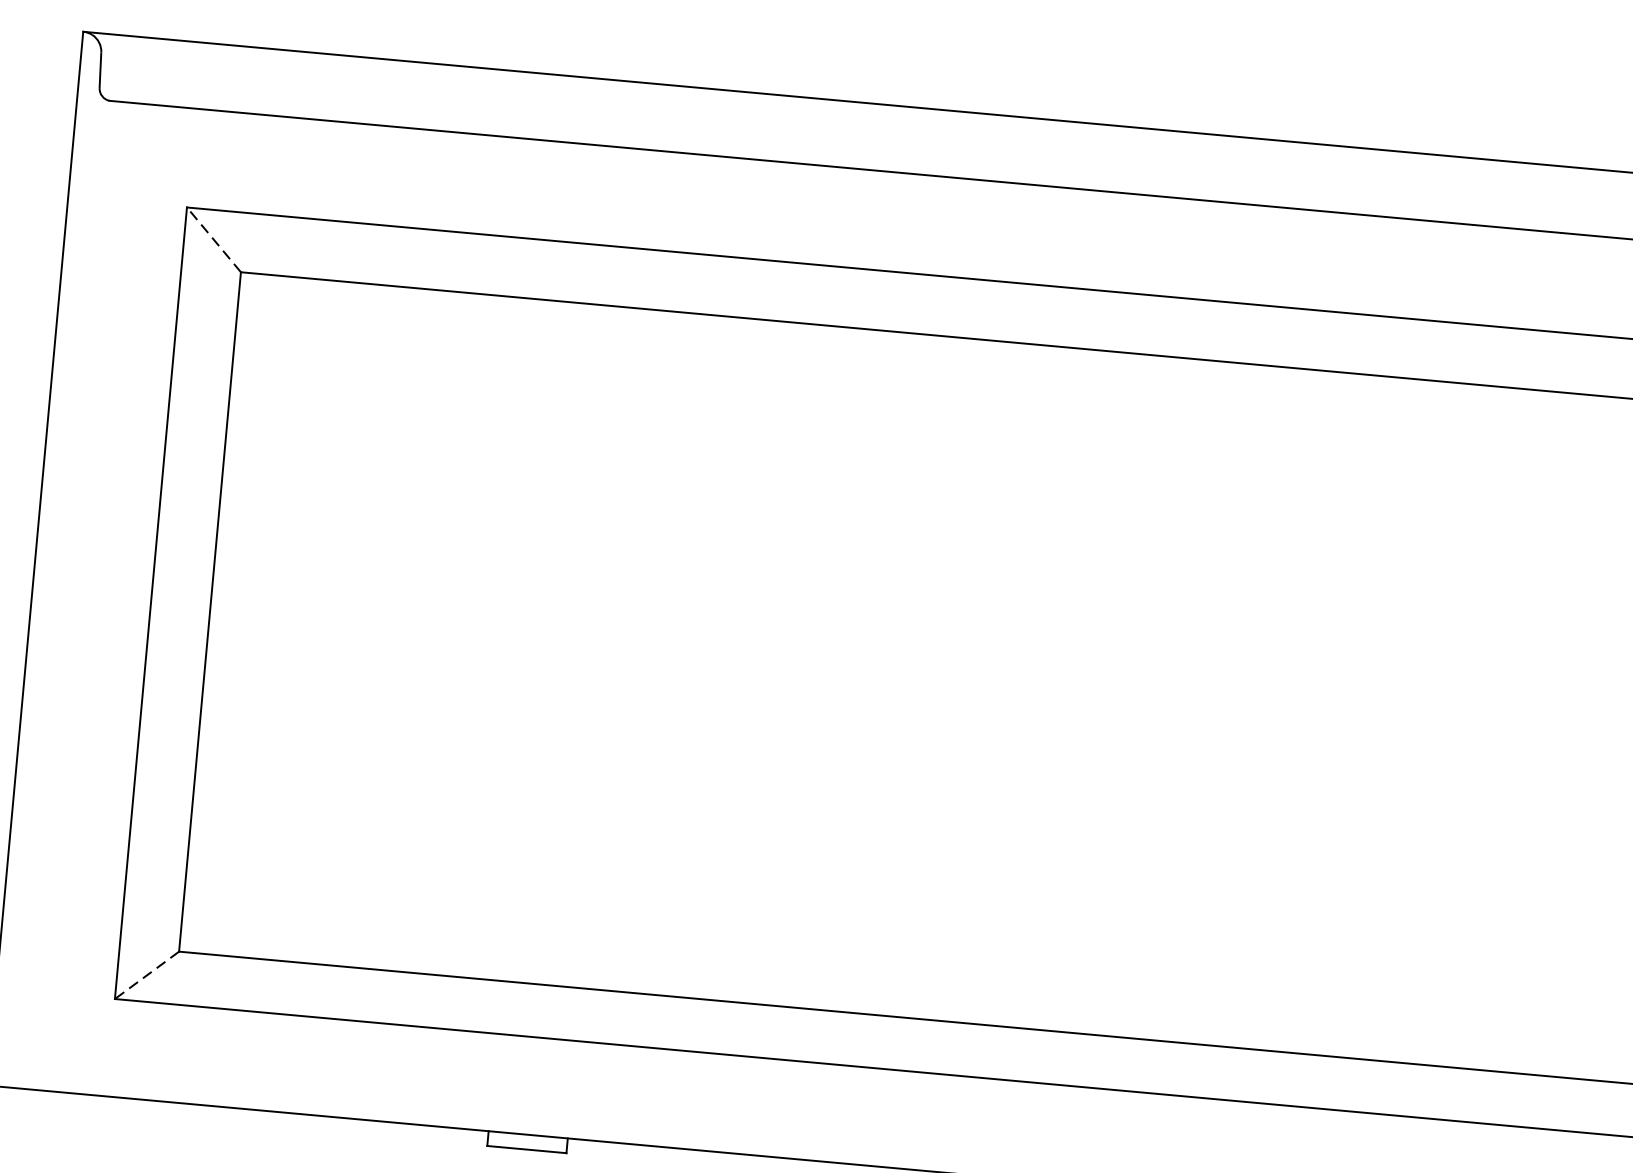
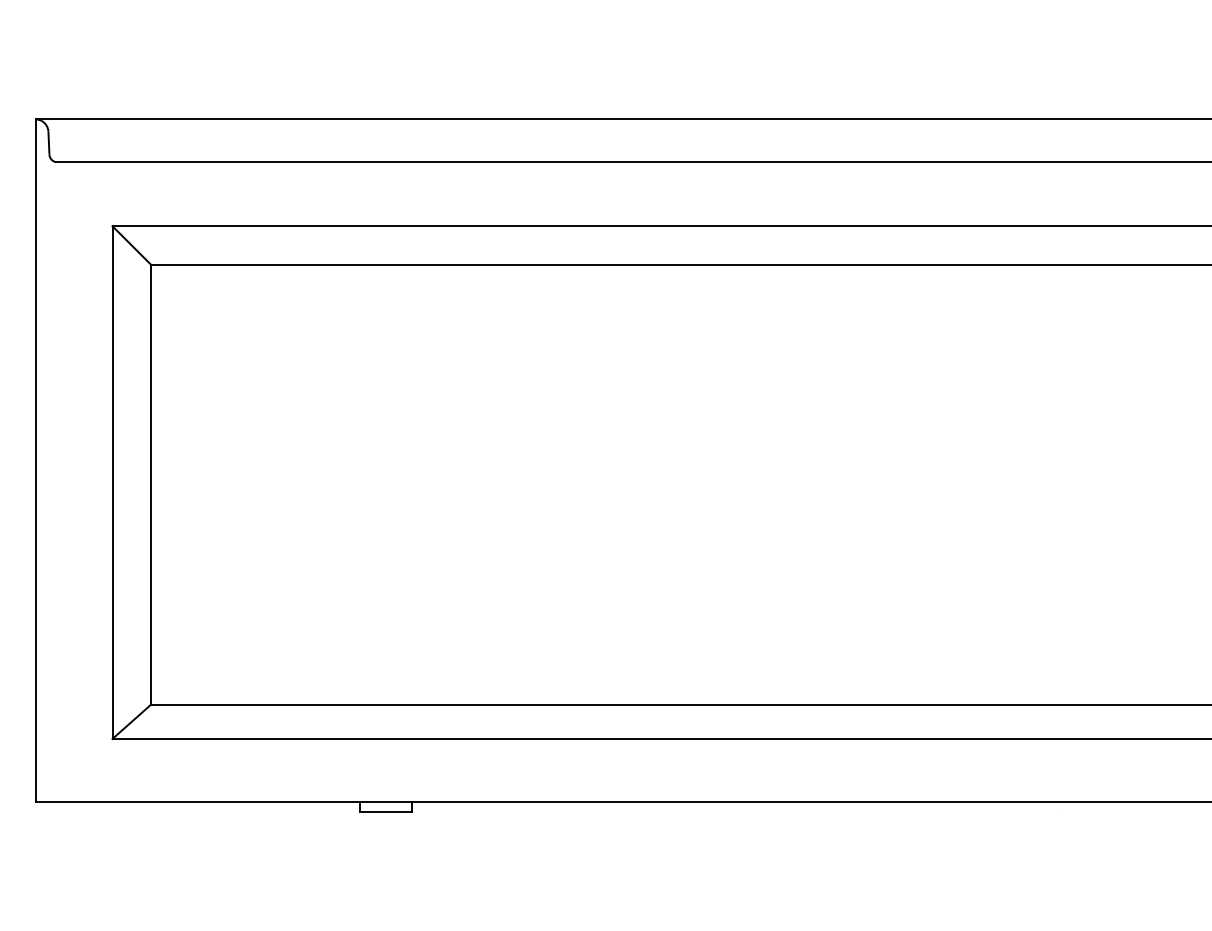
line: (213, 239) -> (131, 245), dashed -> solid
line: (146, 974) -> (131, 721), dashed -> solid

